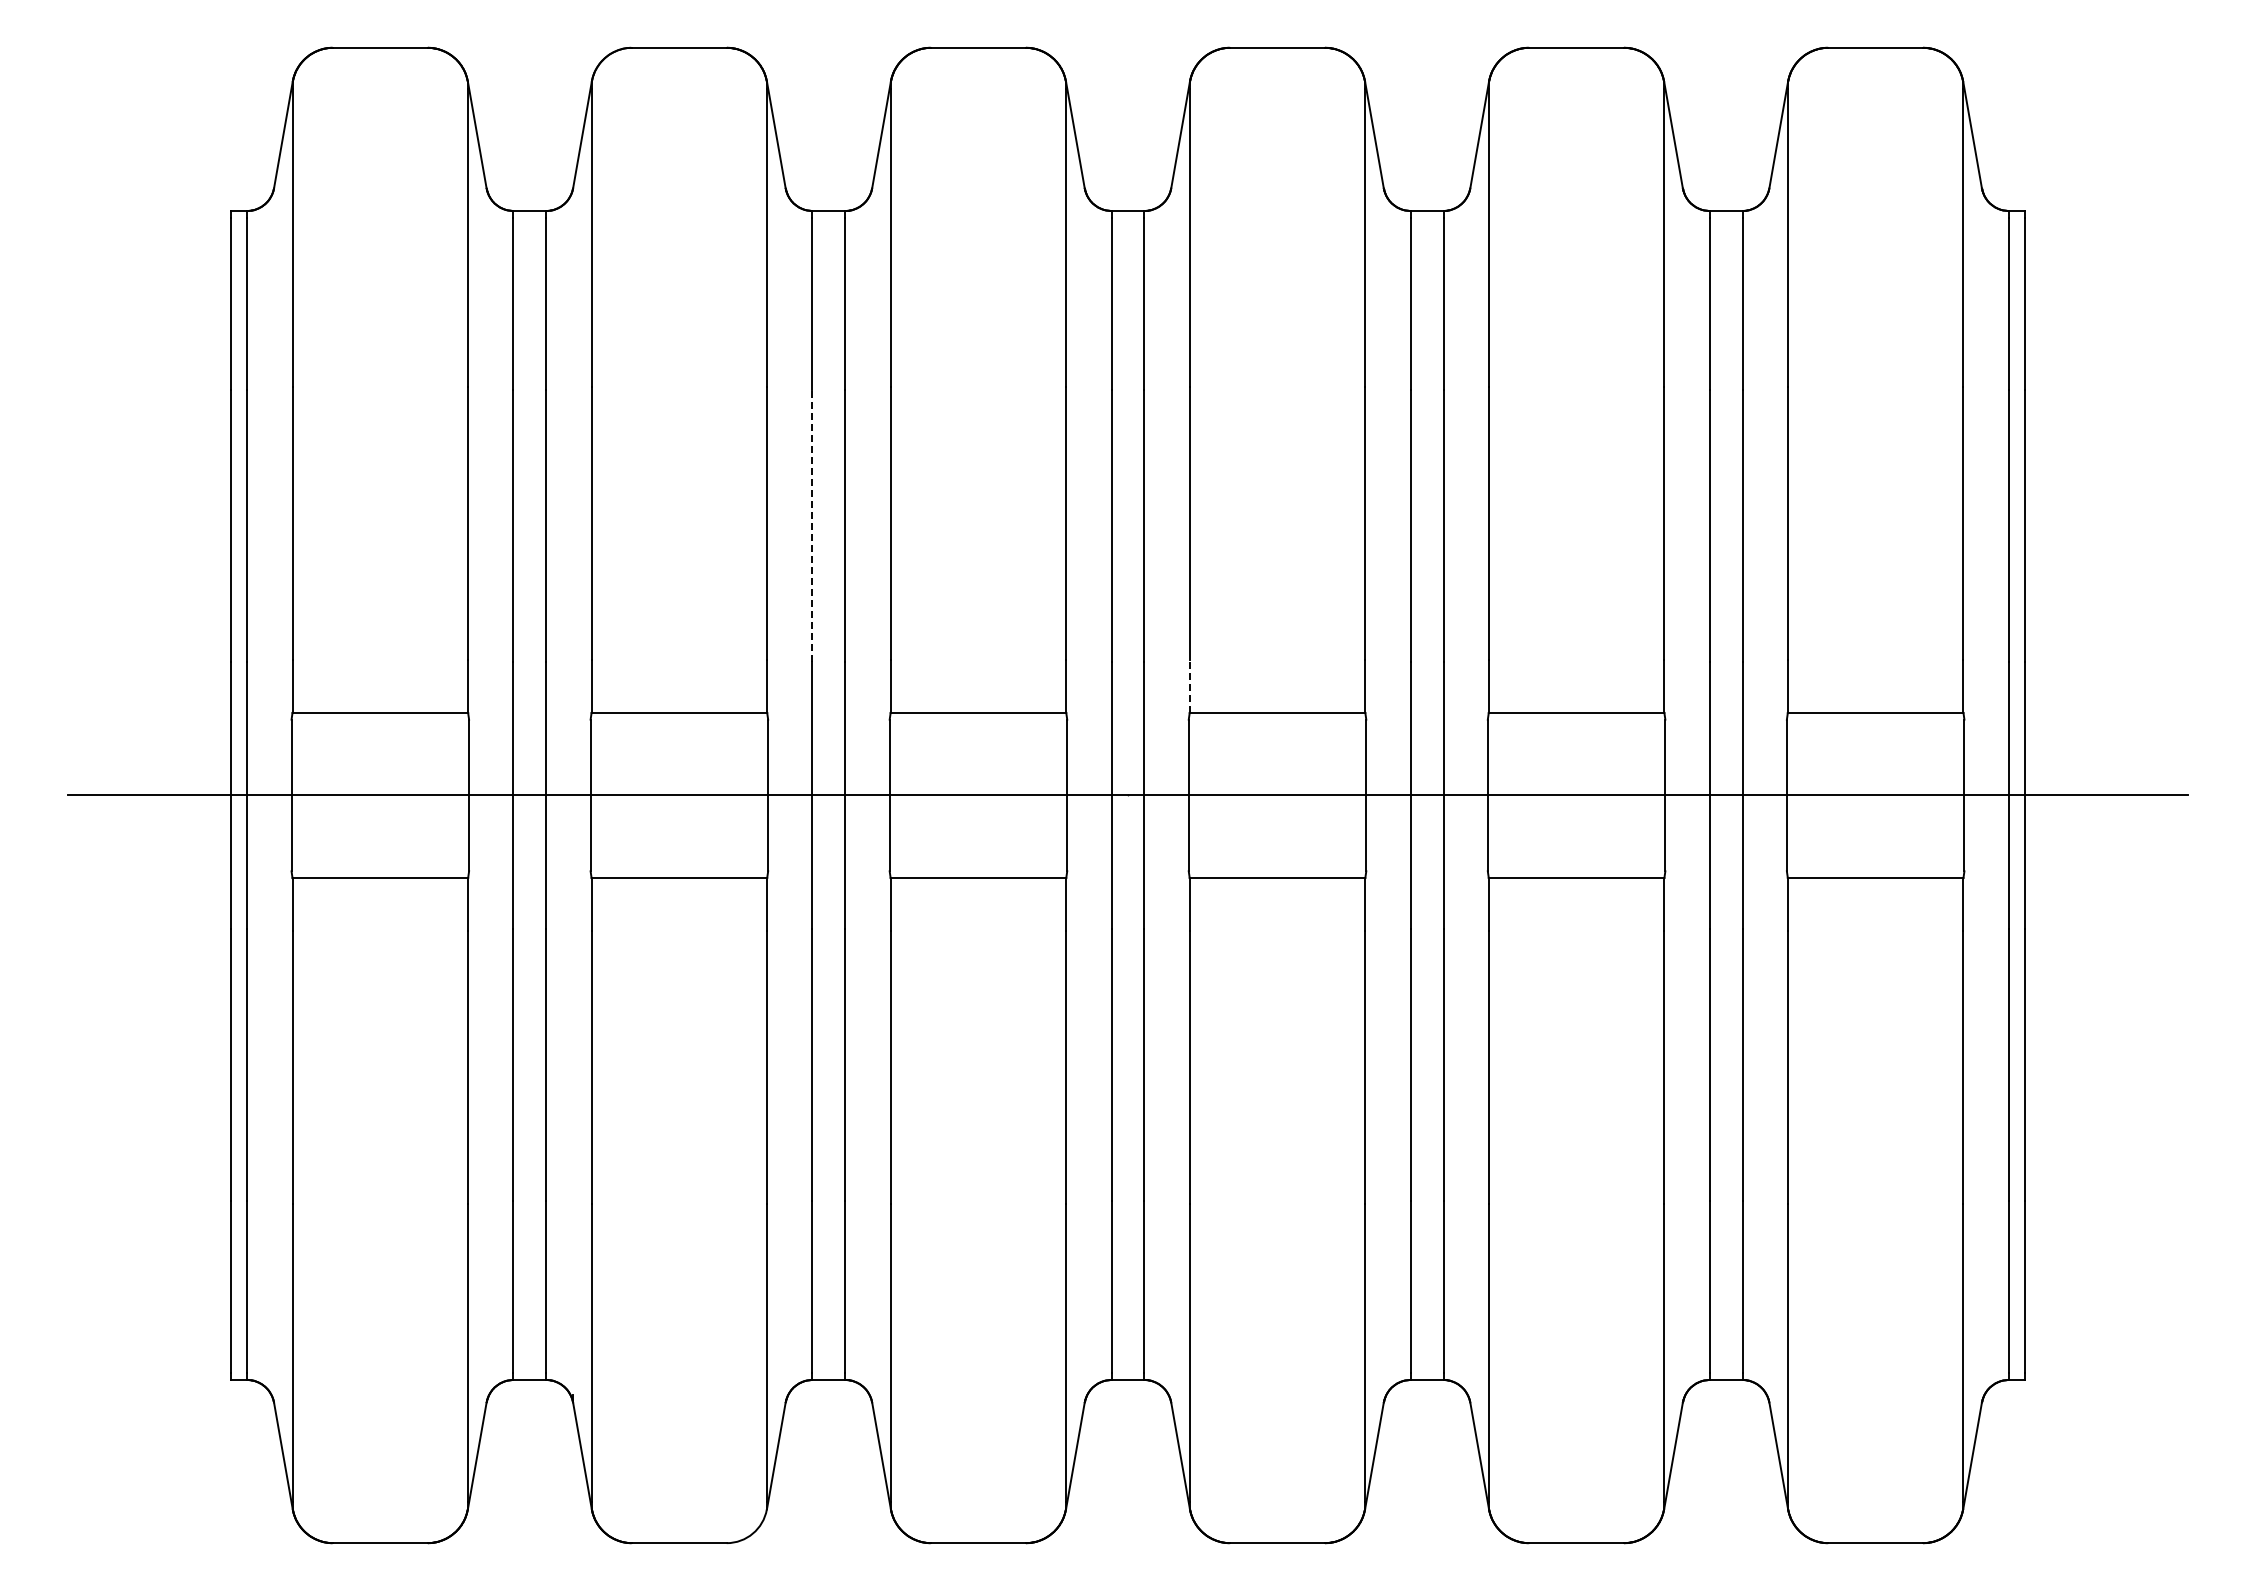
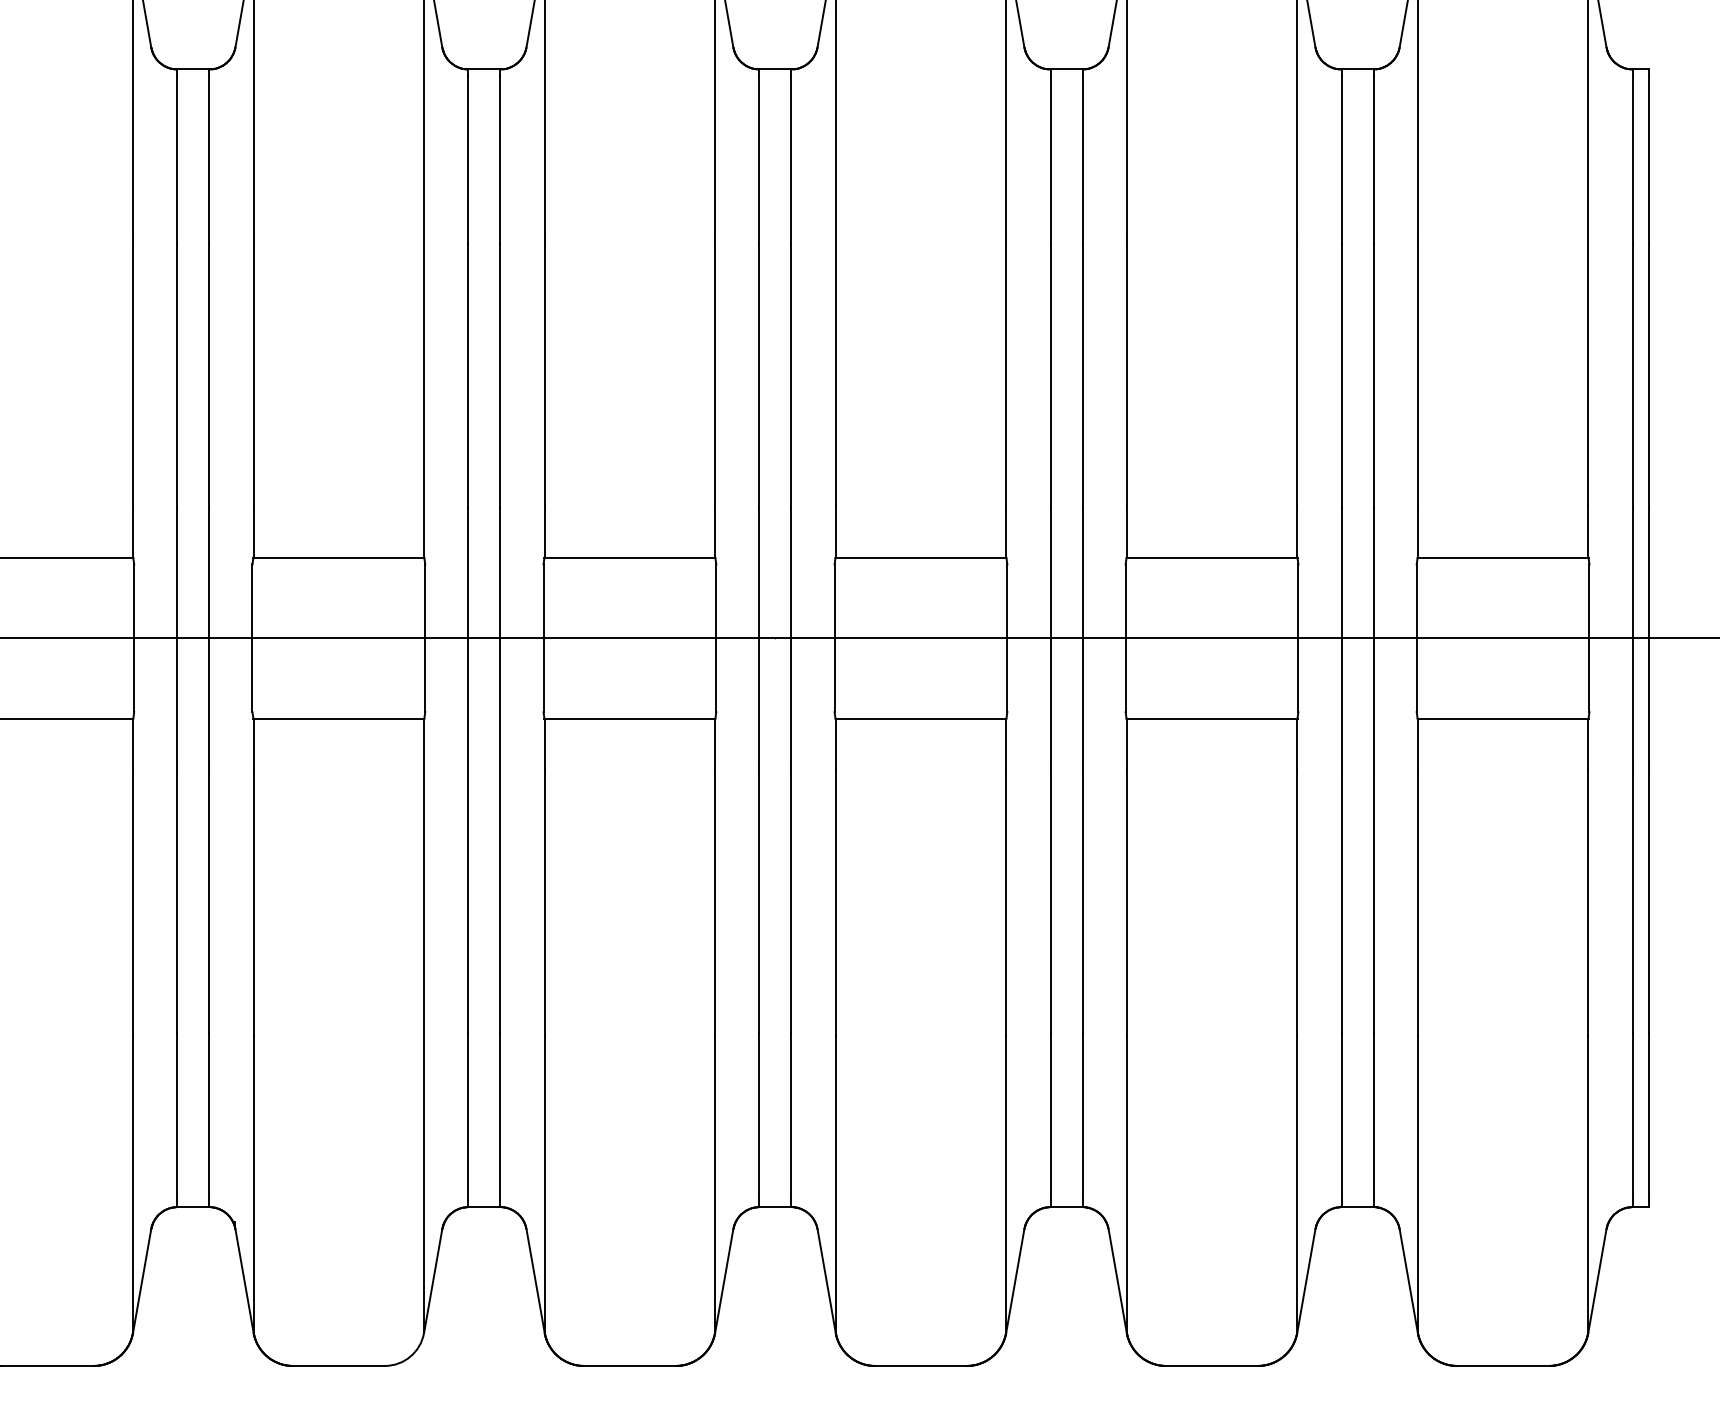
line: (812, 525) -> (468, 375), dashed -> solid
line: (1189, 685) -> (835, 531), dashed -> solid

